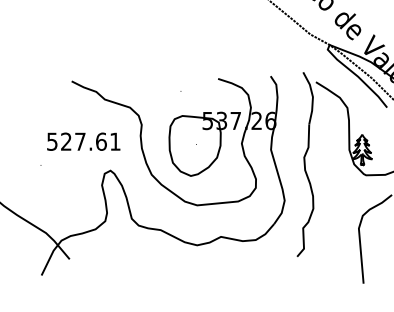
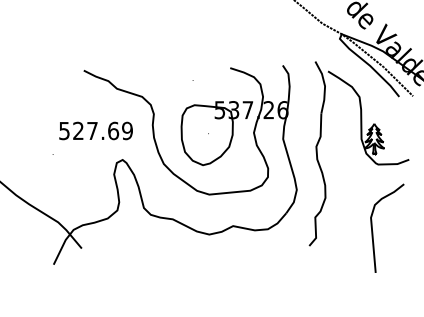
text: (115, 141) -> (127, 130), 527.61 -> 527.69

